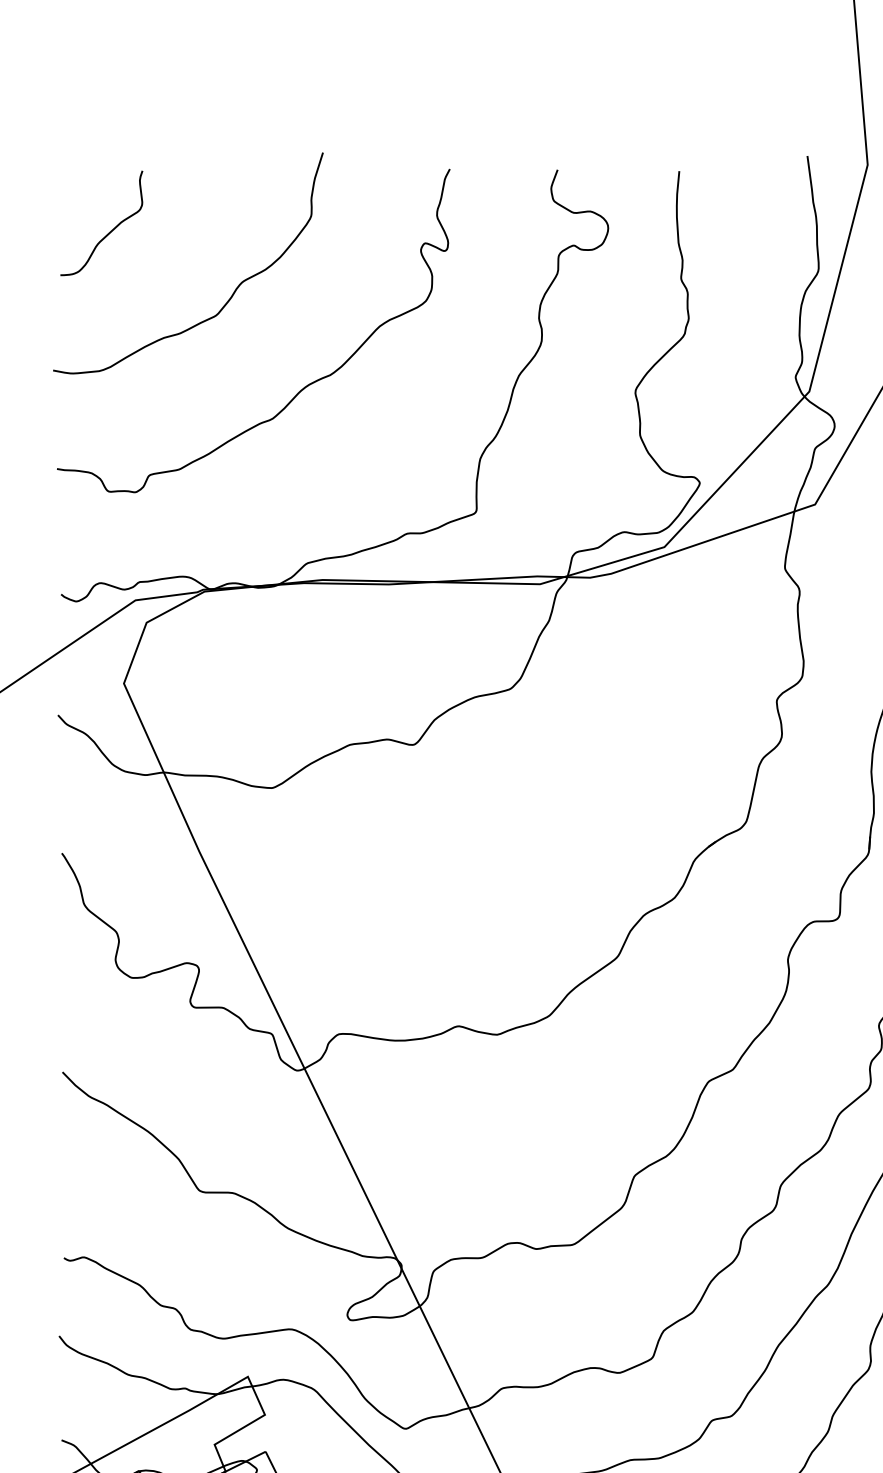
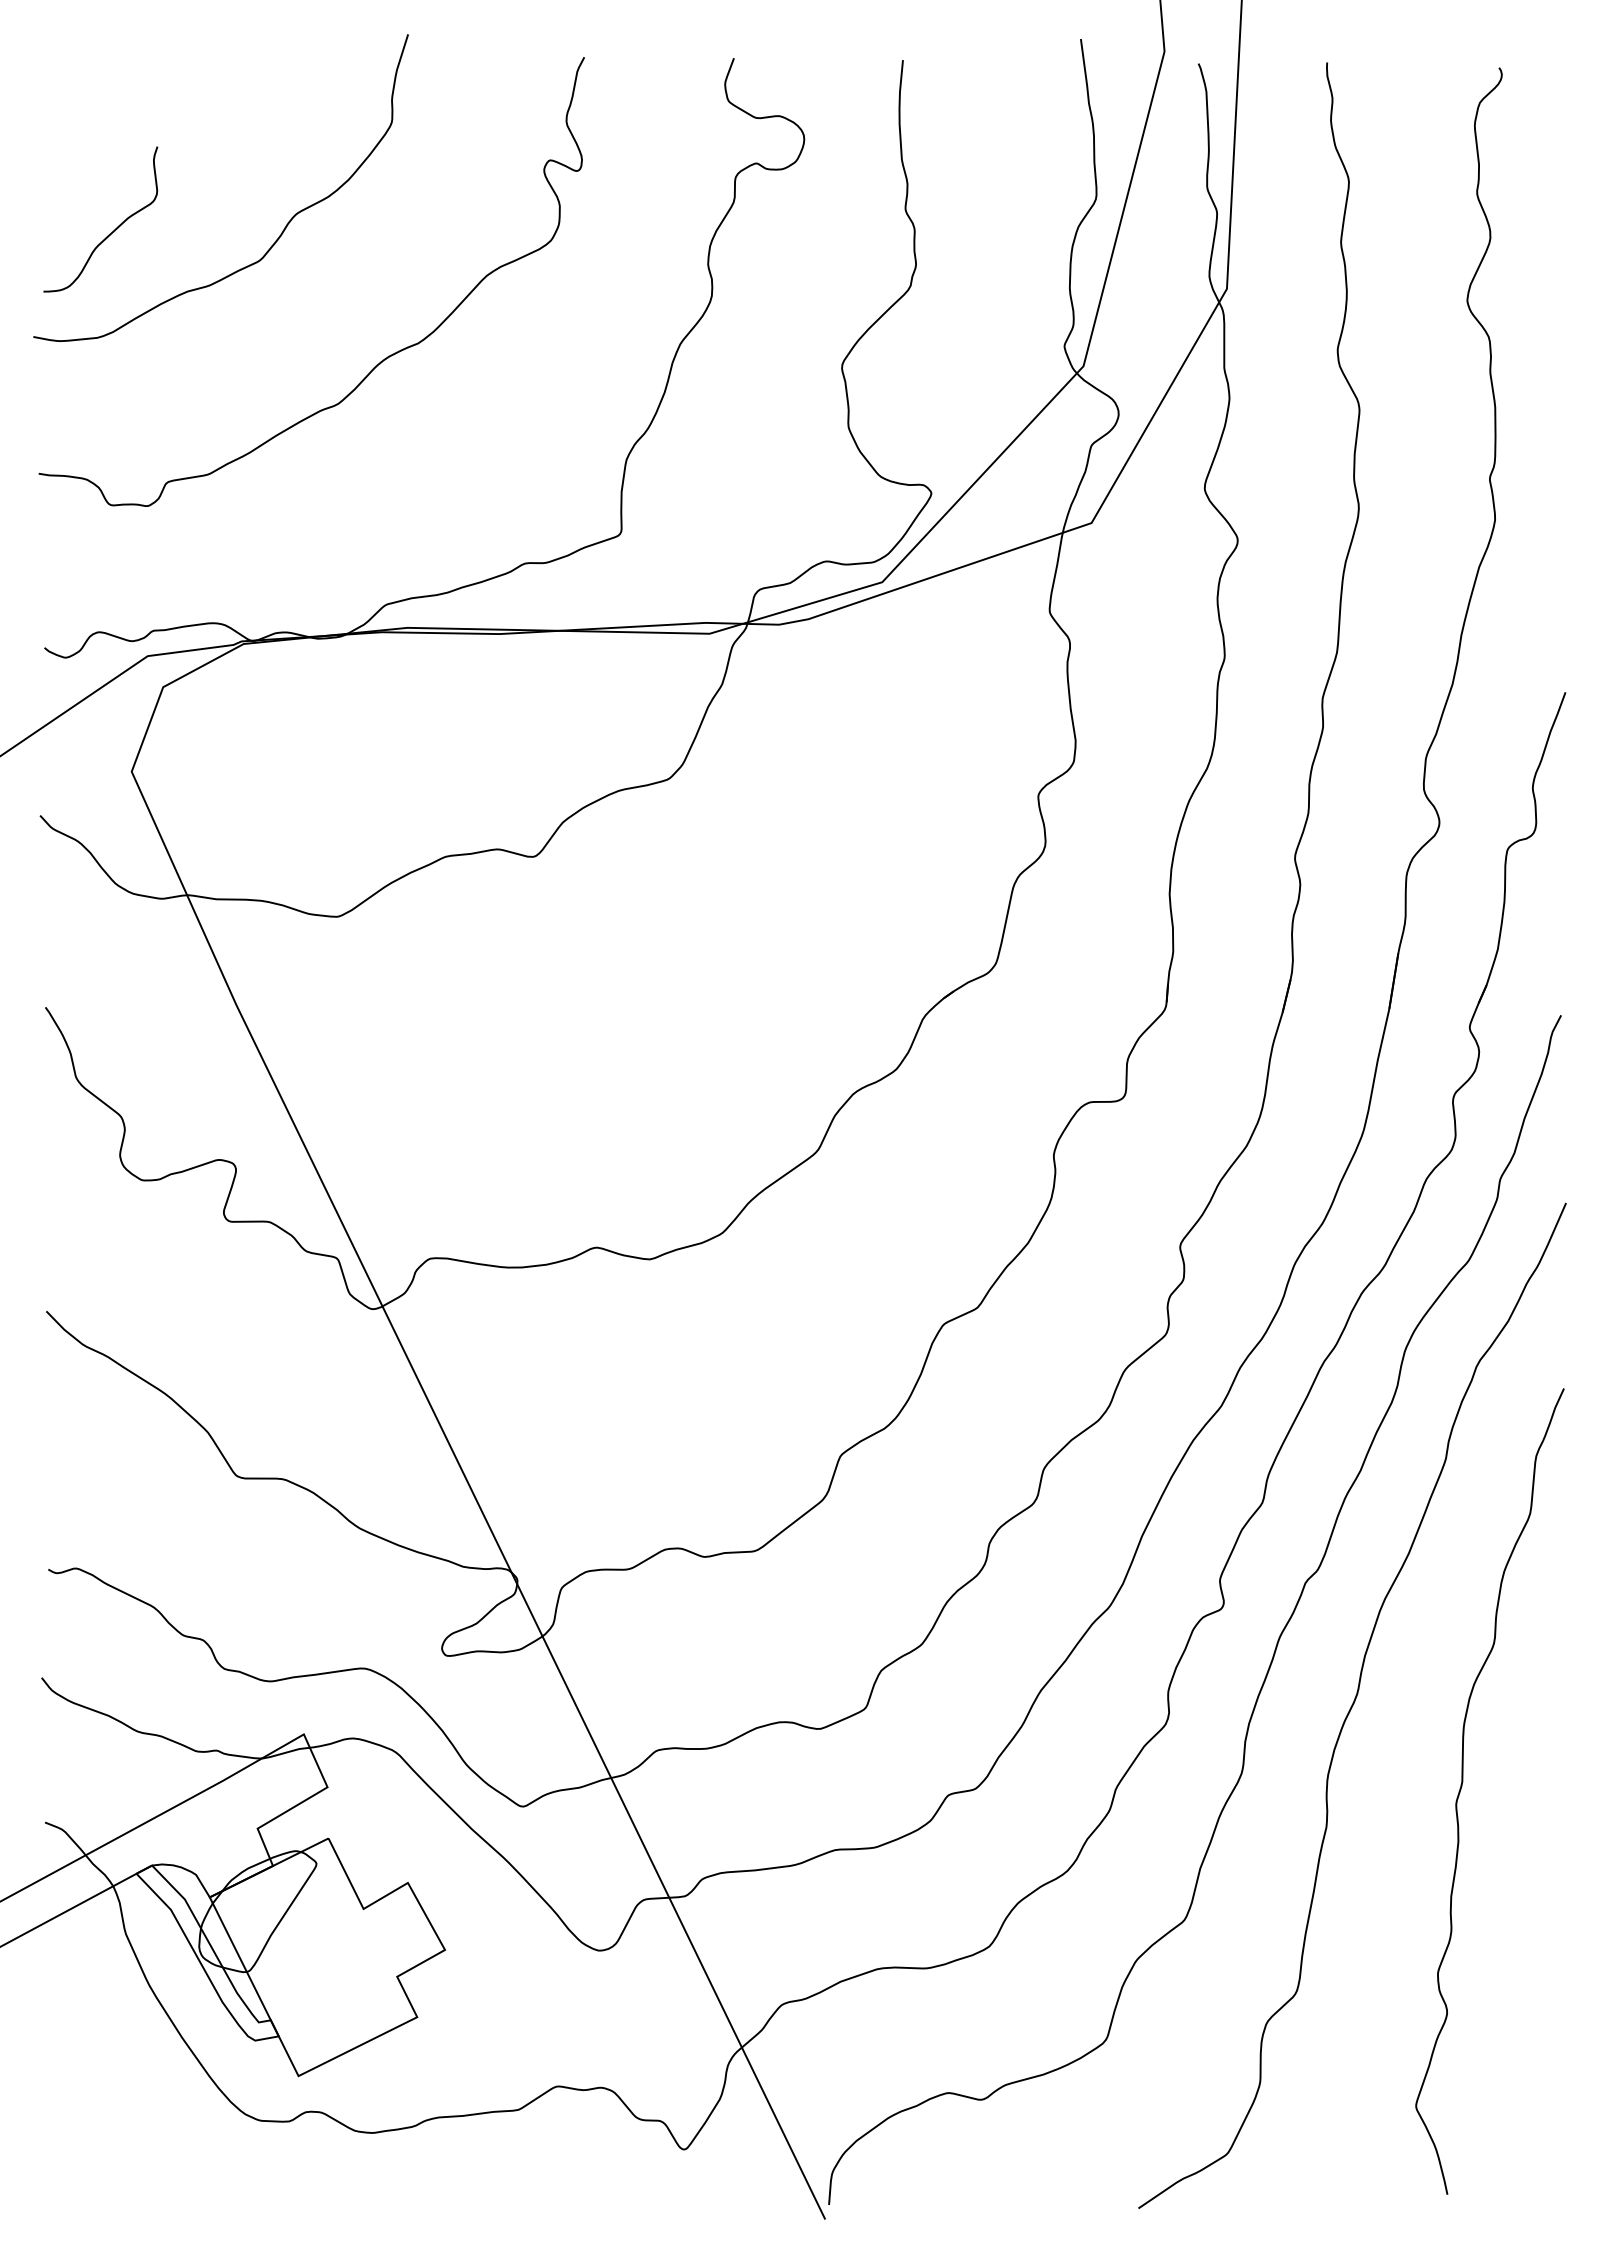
curve: (107, 233) -> (109, 233), moved

